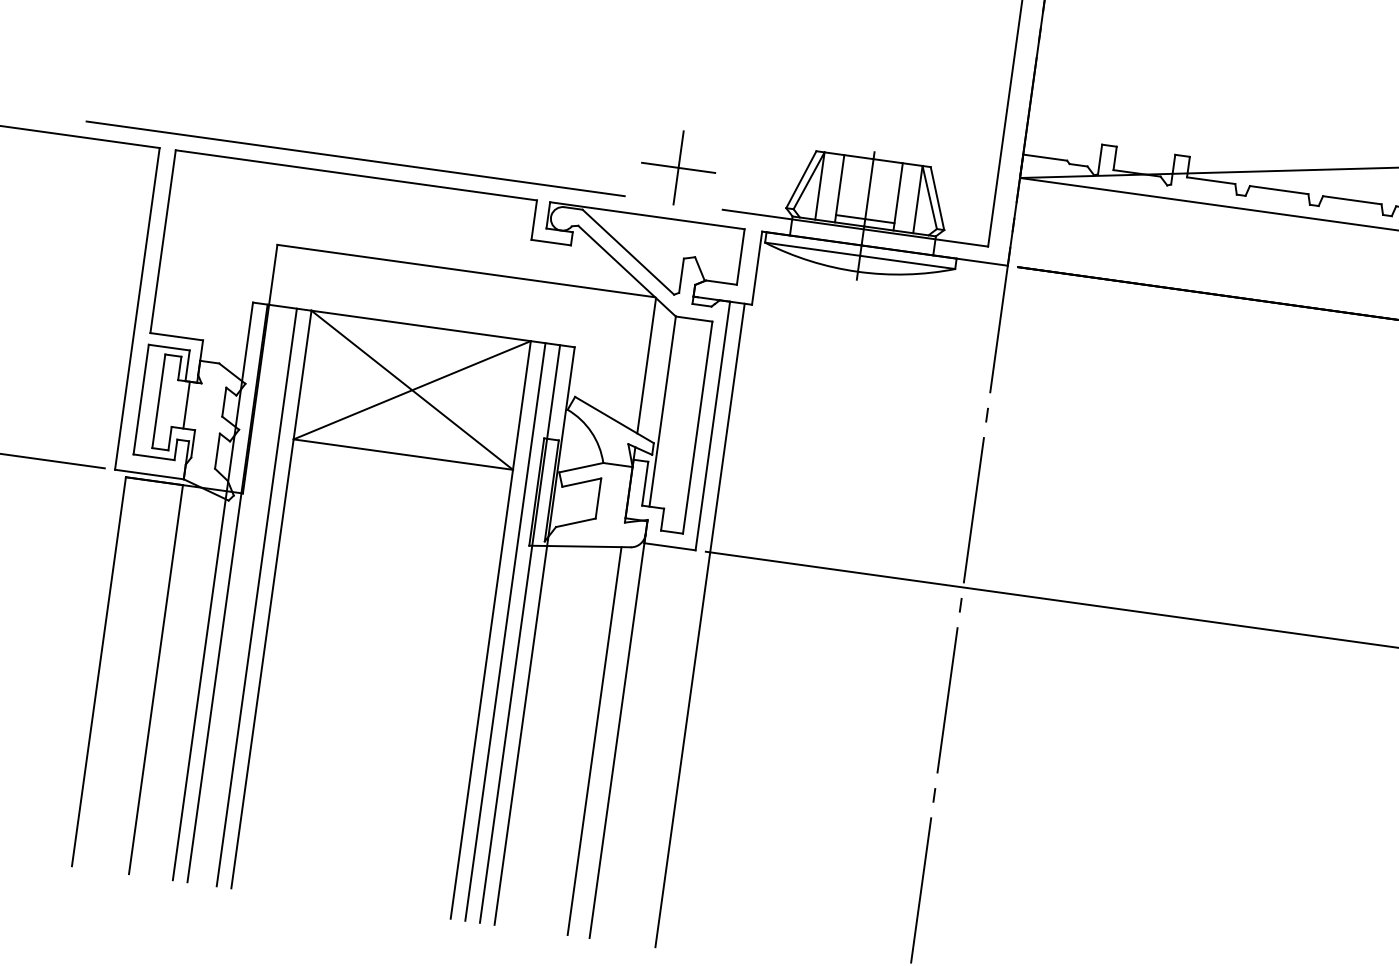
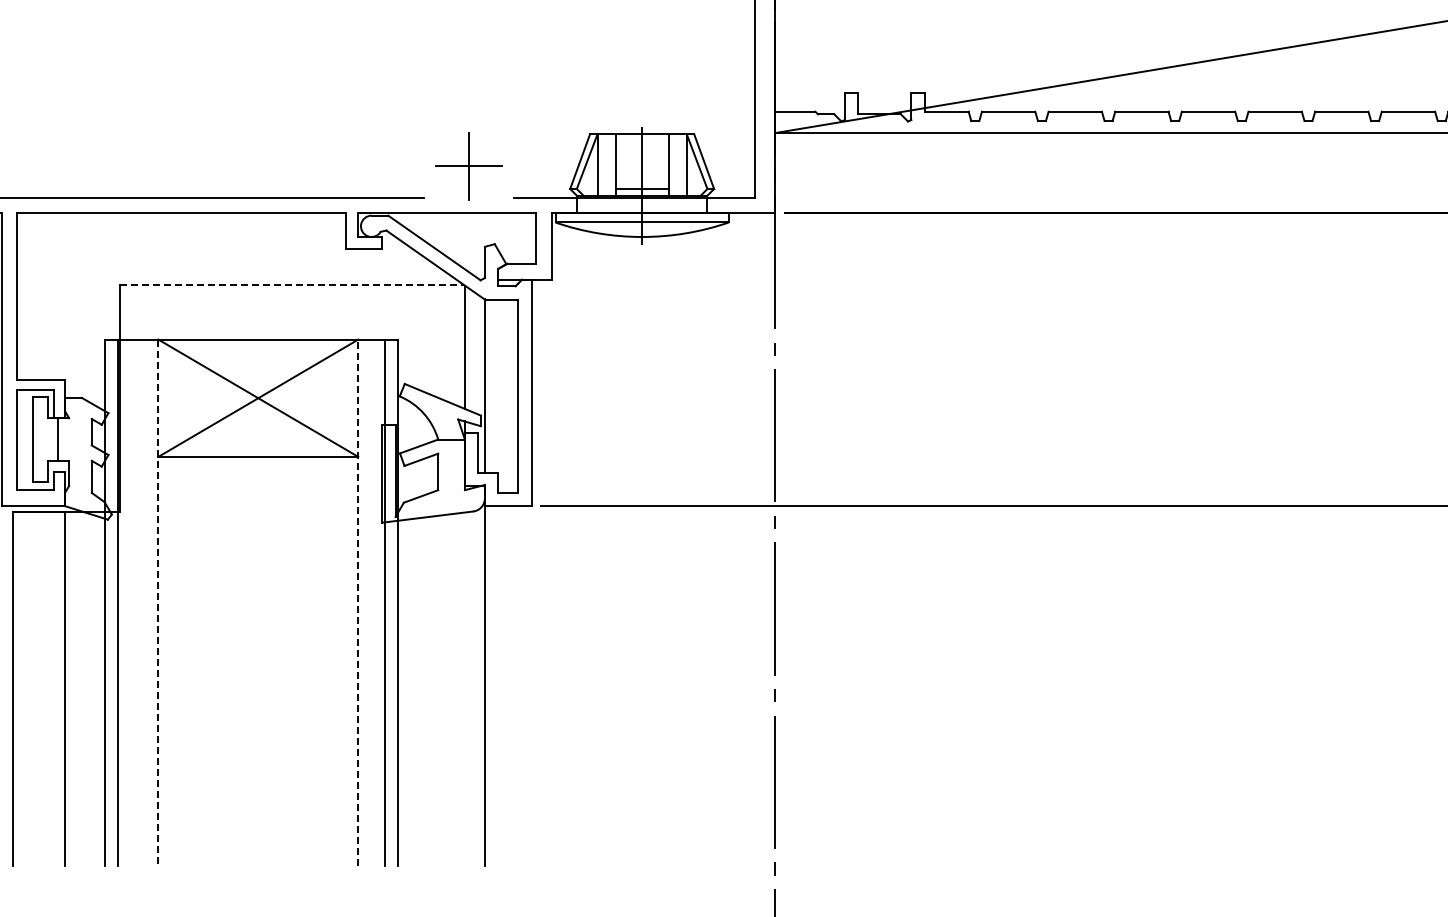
line: (467, 270) -> (292, 284), solid -> dashed
line: (257, 597) -> (145, 602), removed
line: (271, 600) -> (158, 603), solid -> dashed
line: (699, 625) -> (544, 572), removed
line: (491, 629) -> (358, 602), solid -> dashed
line: (505, 631) -> (371, 602), removed
line: (594, 741) -> (464, 689), removed

